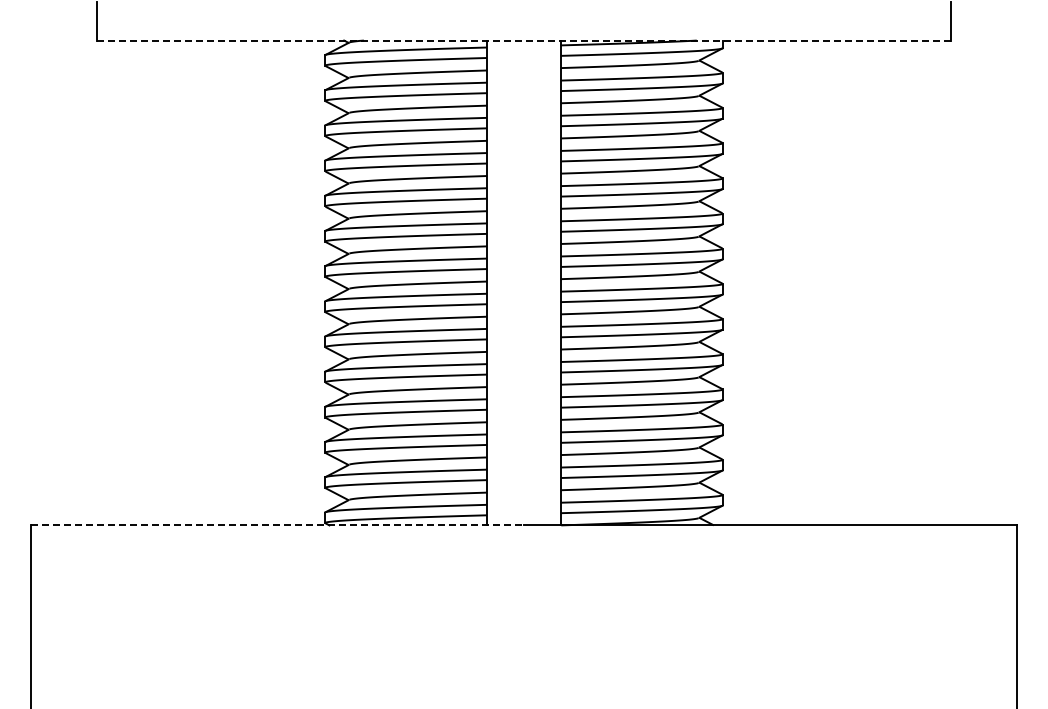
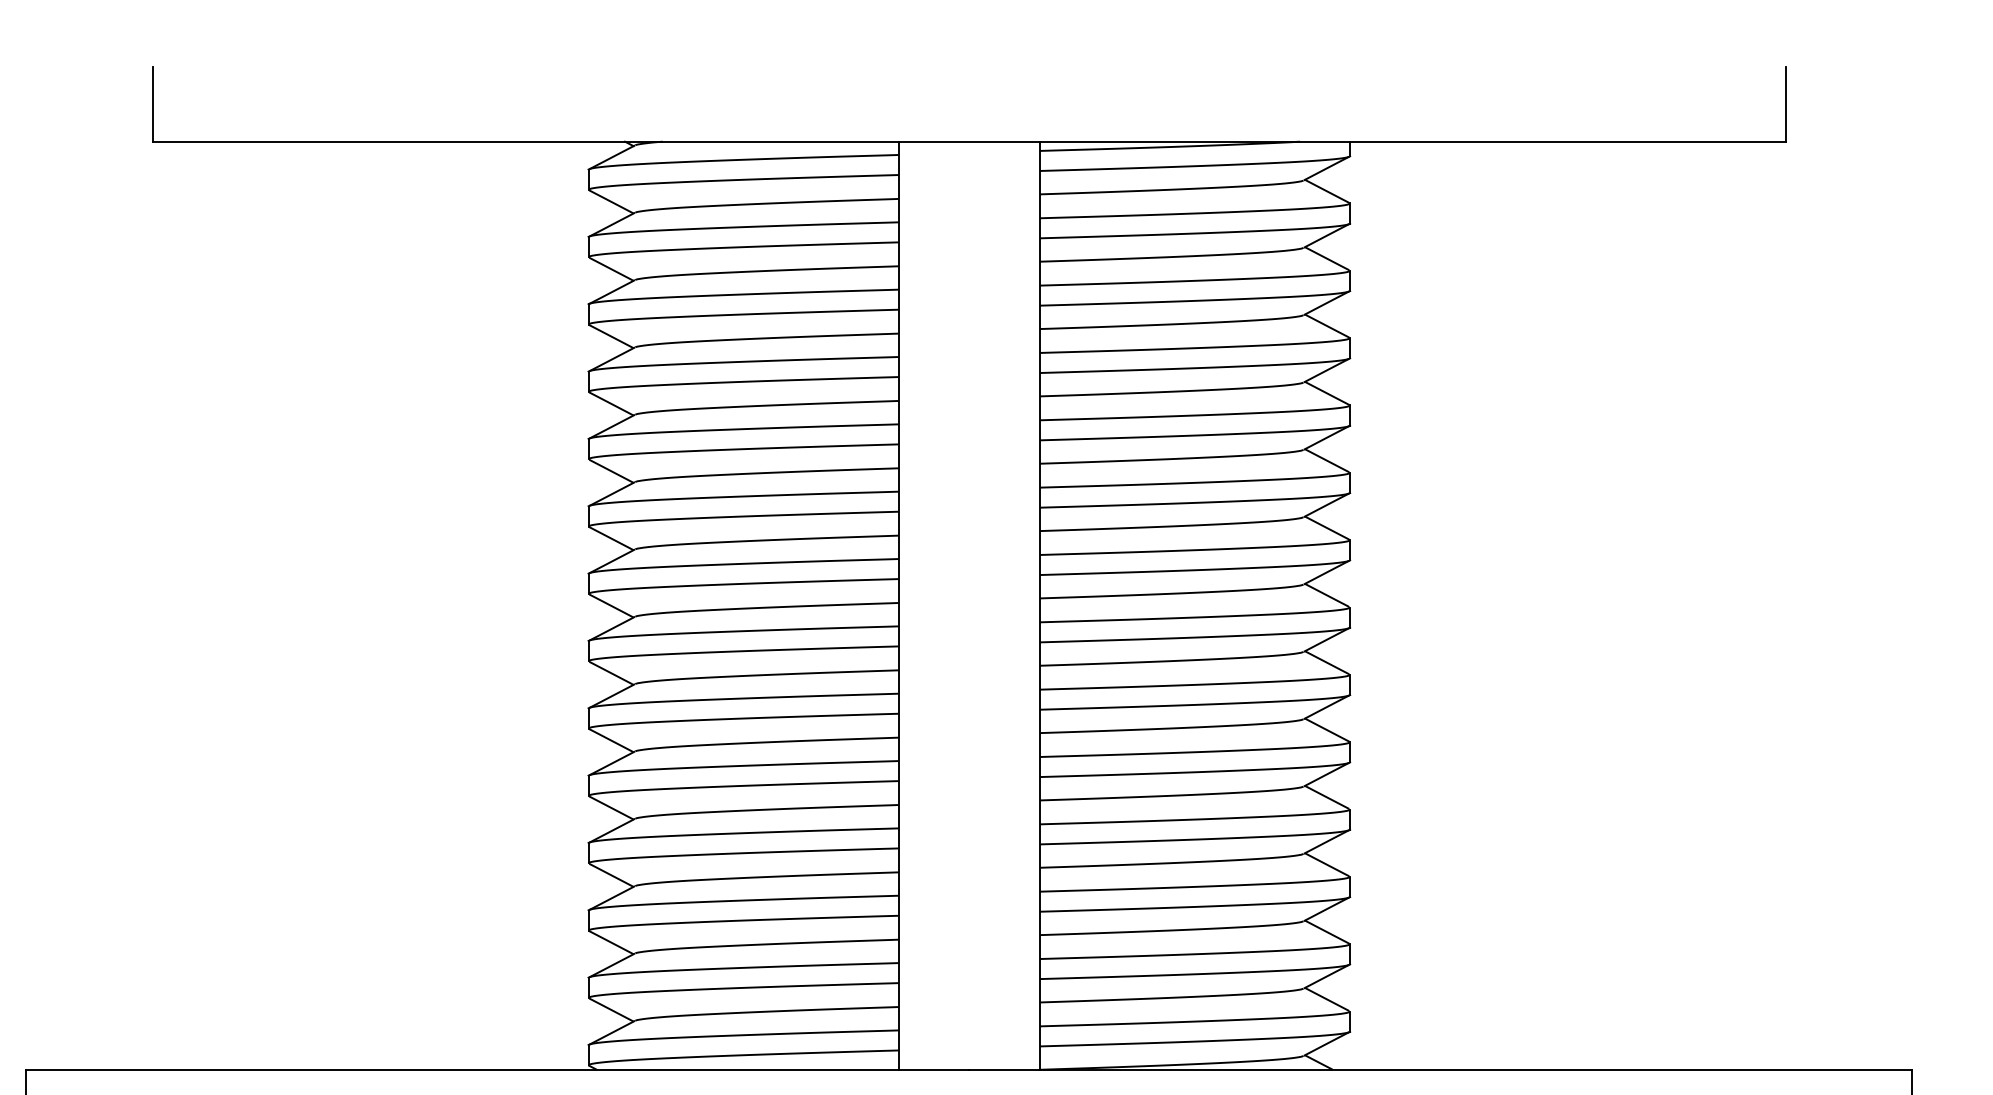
line: (524, 40) -> (970, 141), dashed -> solid
line: (278, 525) -> (499, 1069), dashed -> solid

